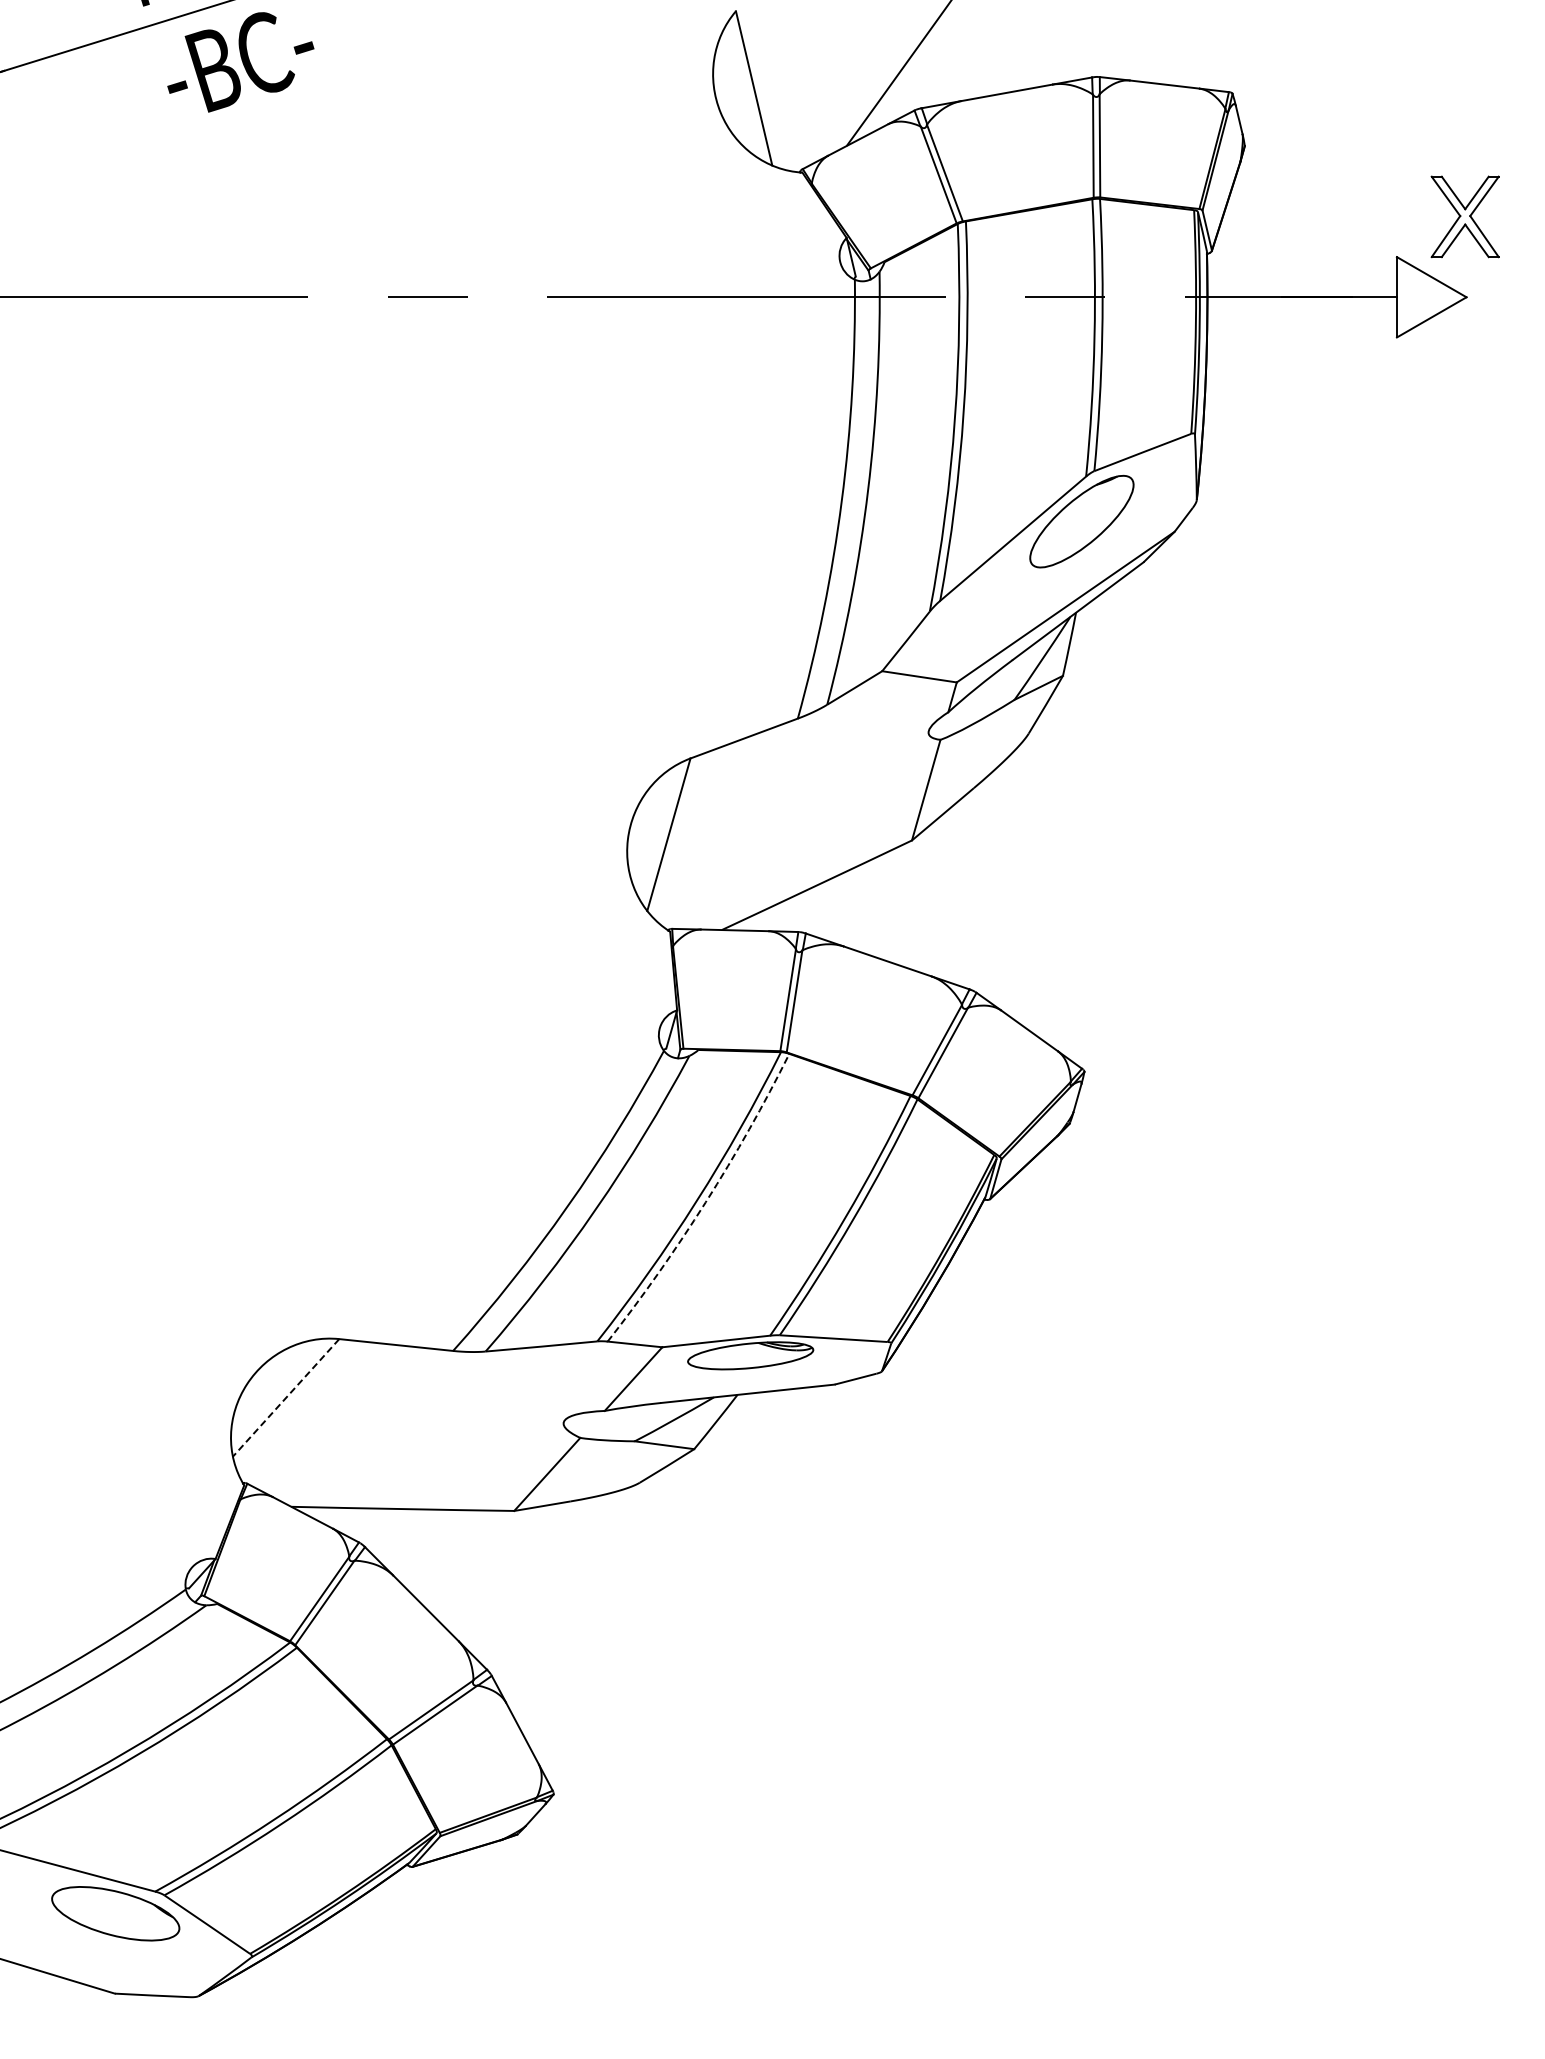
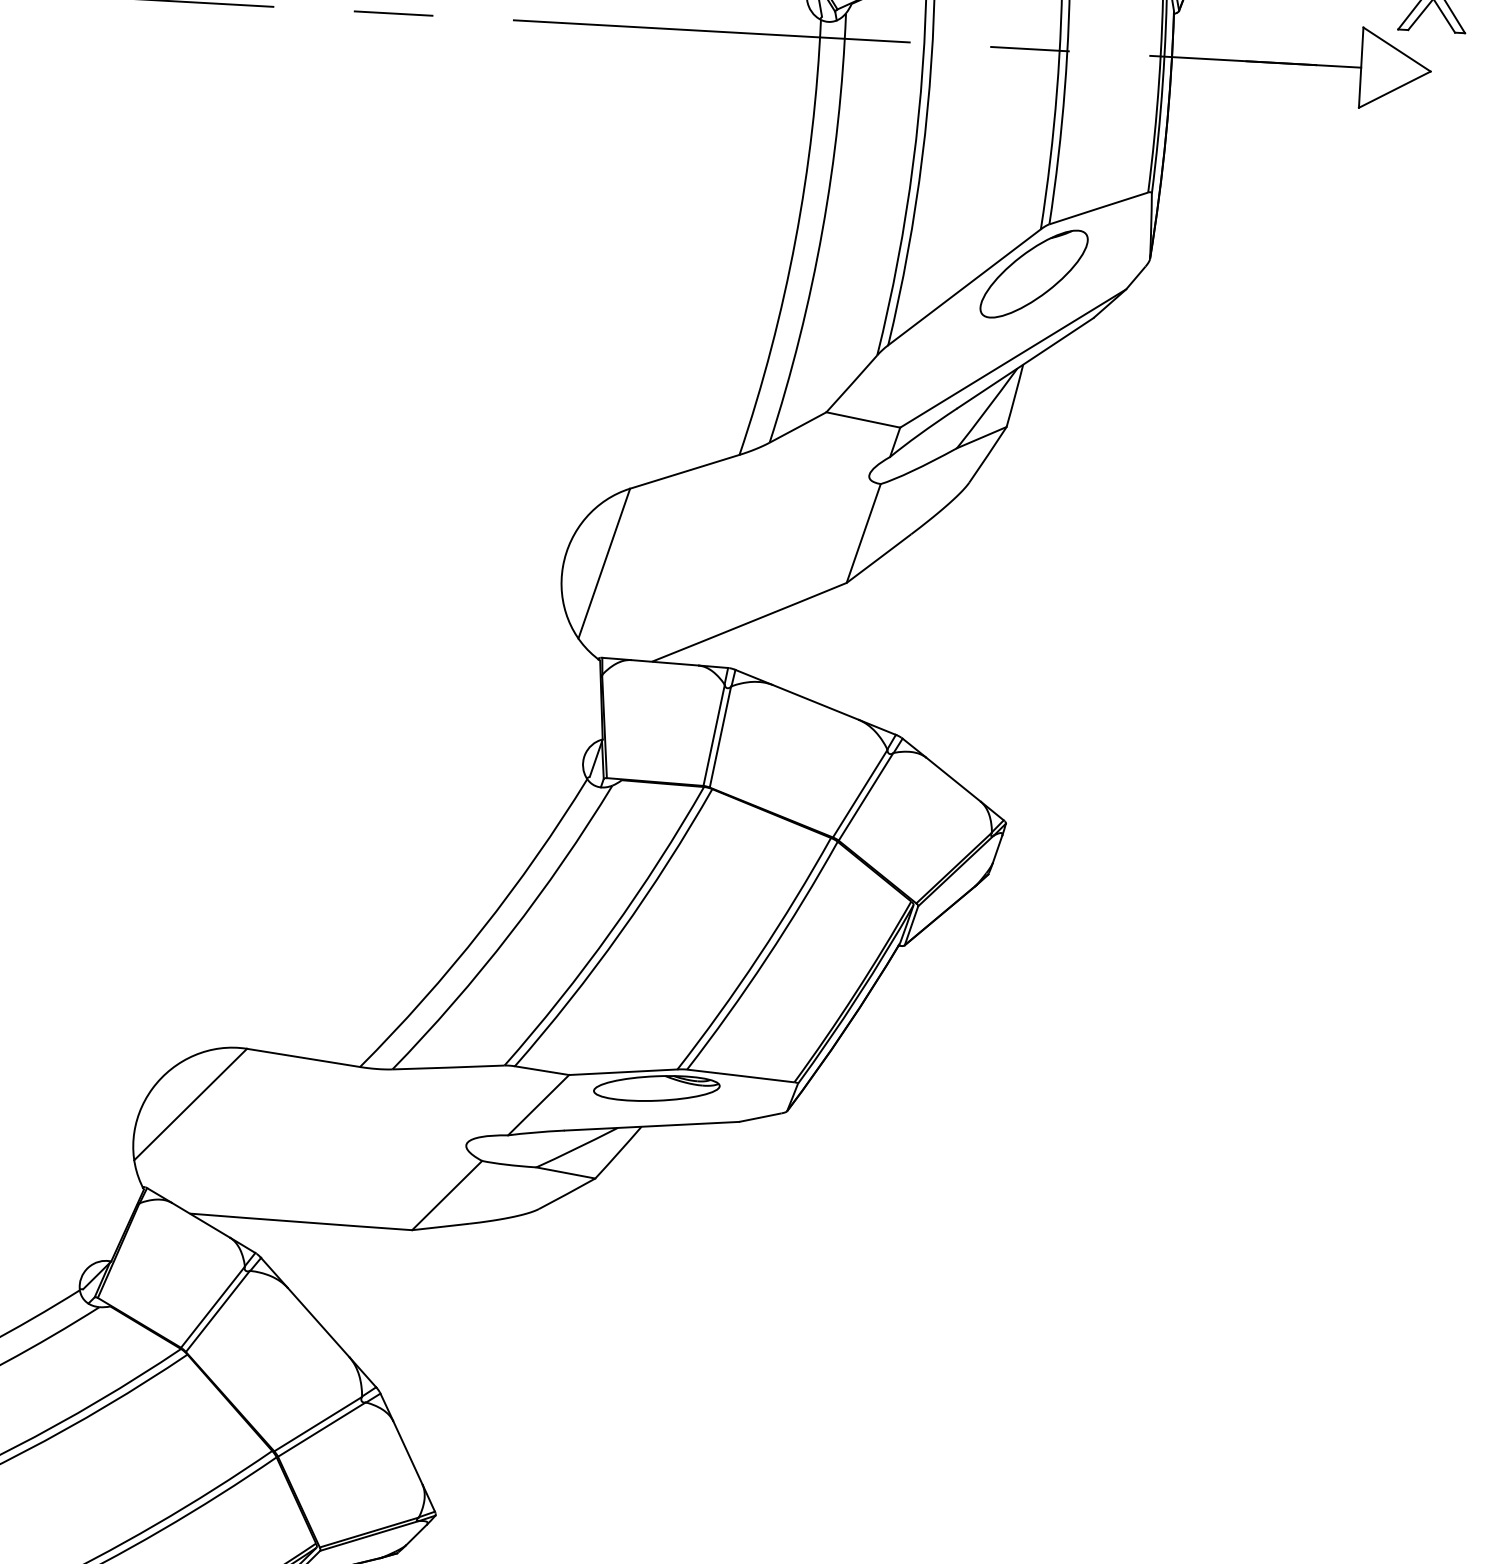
arc: (705, 1202) -> (620, 932), dashed -> solid
line: (285, 1398) -> (190, 1105), dashed -> solid

